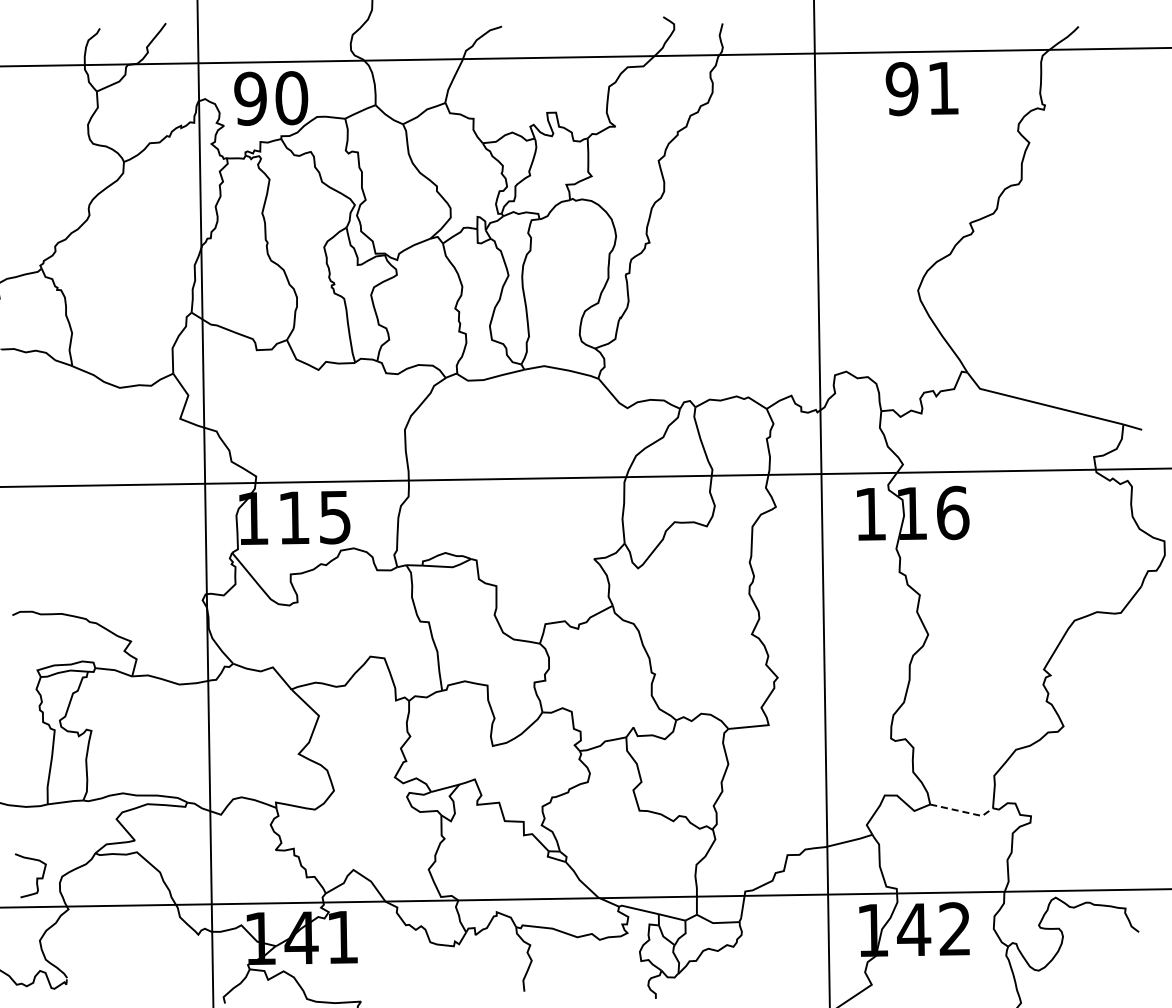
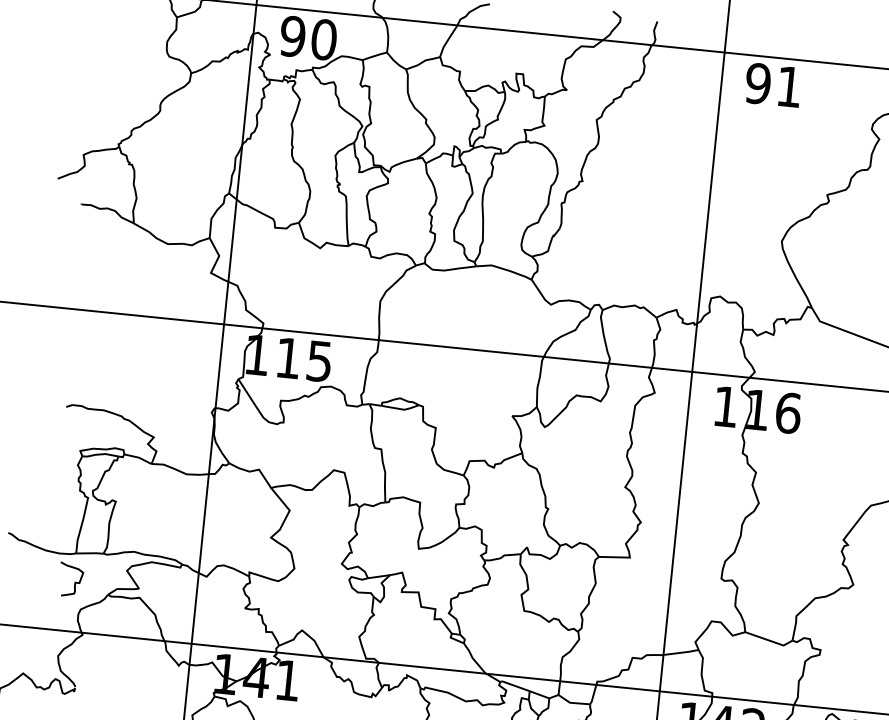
text: (921, 89) -> (772, 85), moved
line: (963, 811) -> (769, 640), dashed -> solid
curve: (36, 877) -> (74, 581), moved

